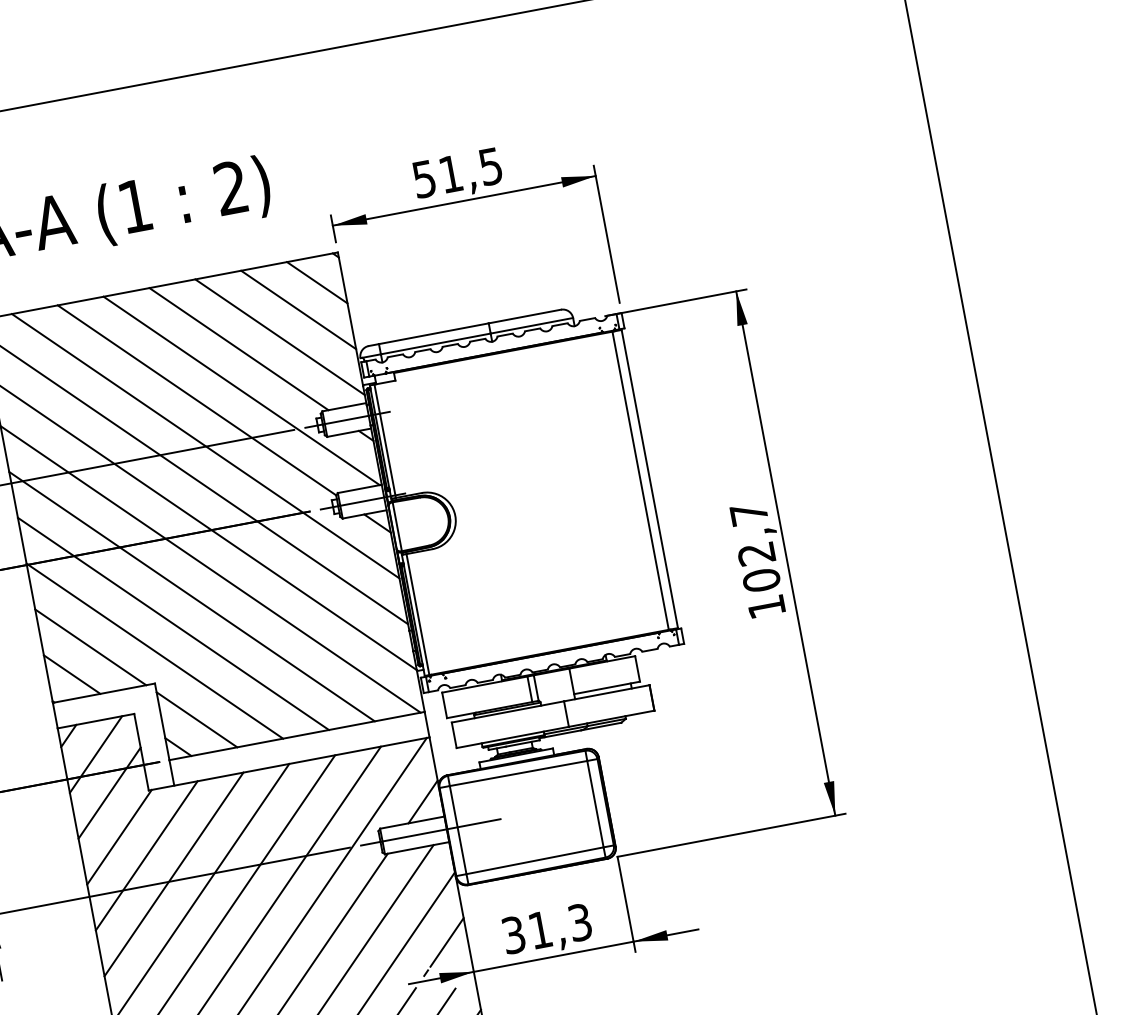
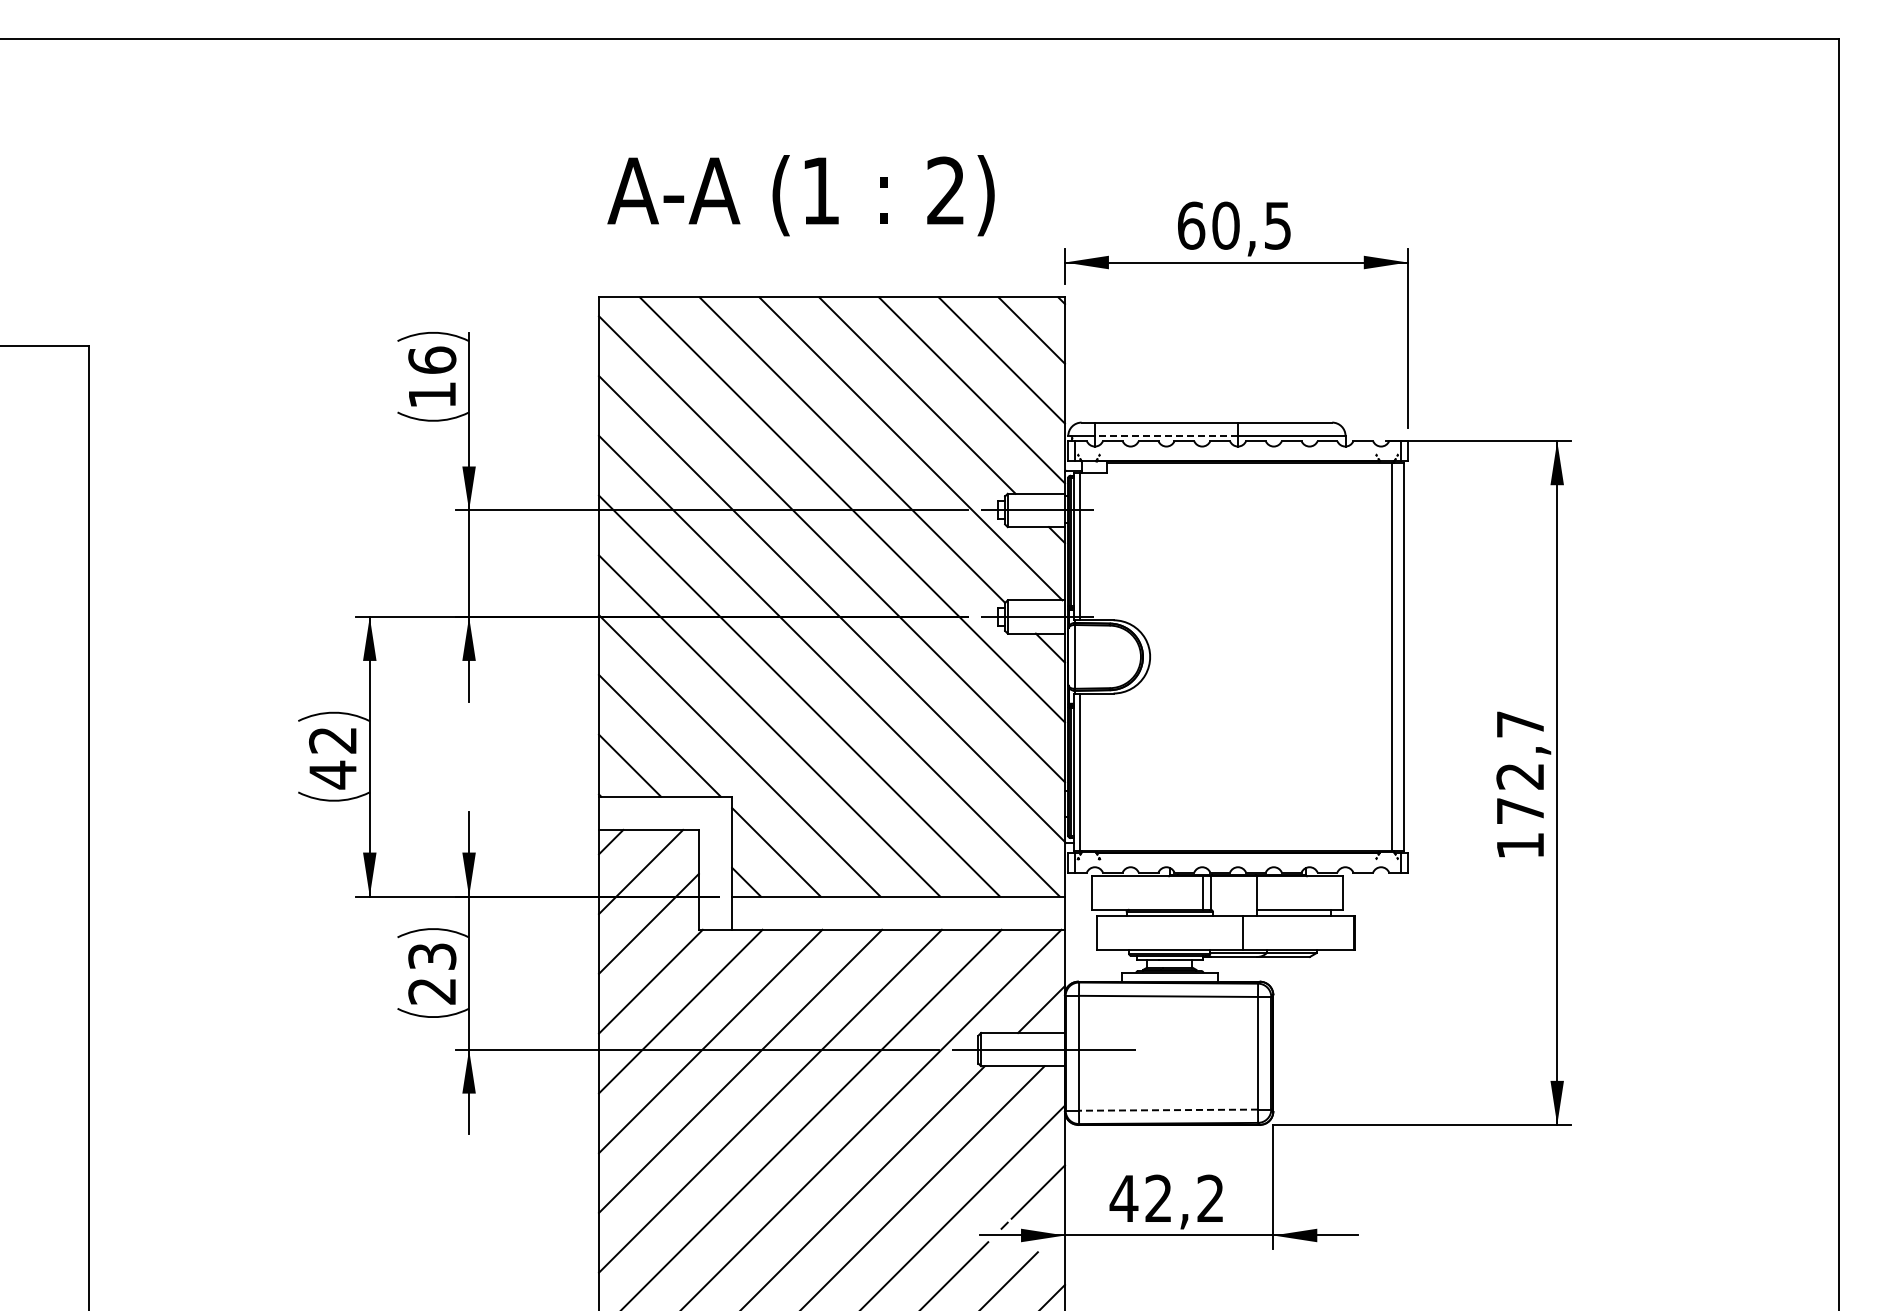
text: (437, 176) -> (1208, 225), 51,5 -> 60,5
line: (435, 343) -> (1166, 435), solid -> dashed
text: (761, 579) -> (1520, 810), 102,7 -> 172,7
line: (534, 861) -> (1167, 1110), solid -> dashed
text: (546, 928) -> (1166, 1198), 31,3 -> 42,2

